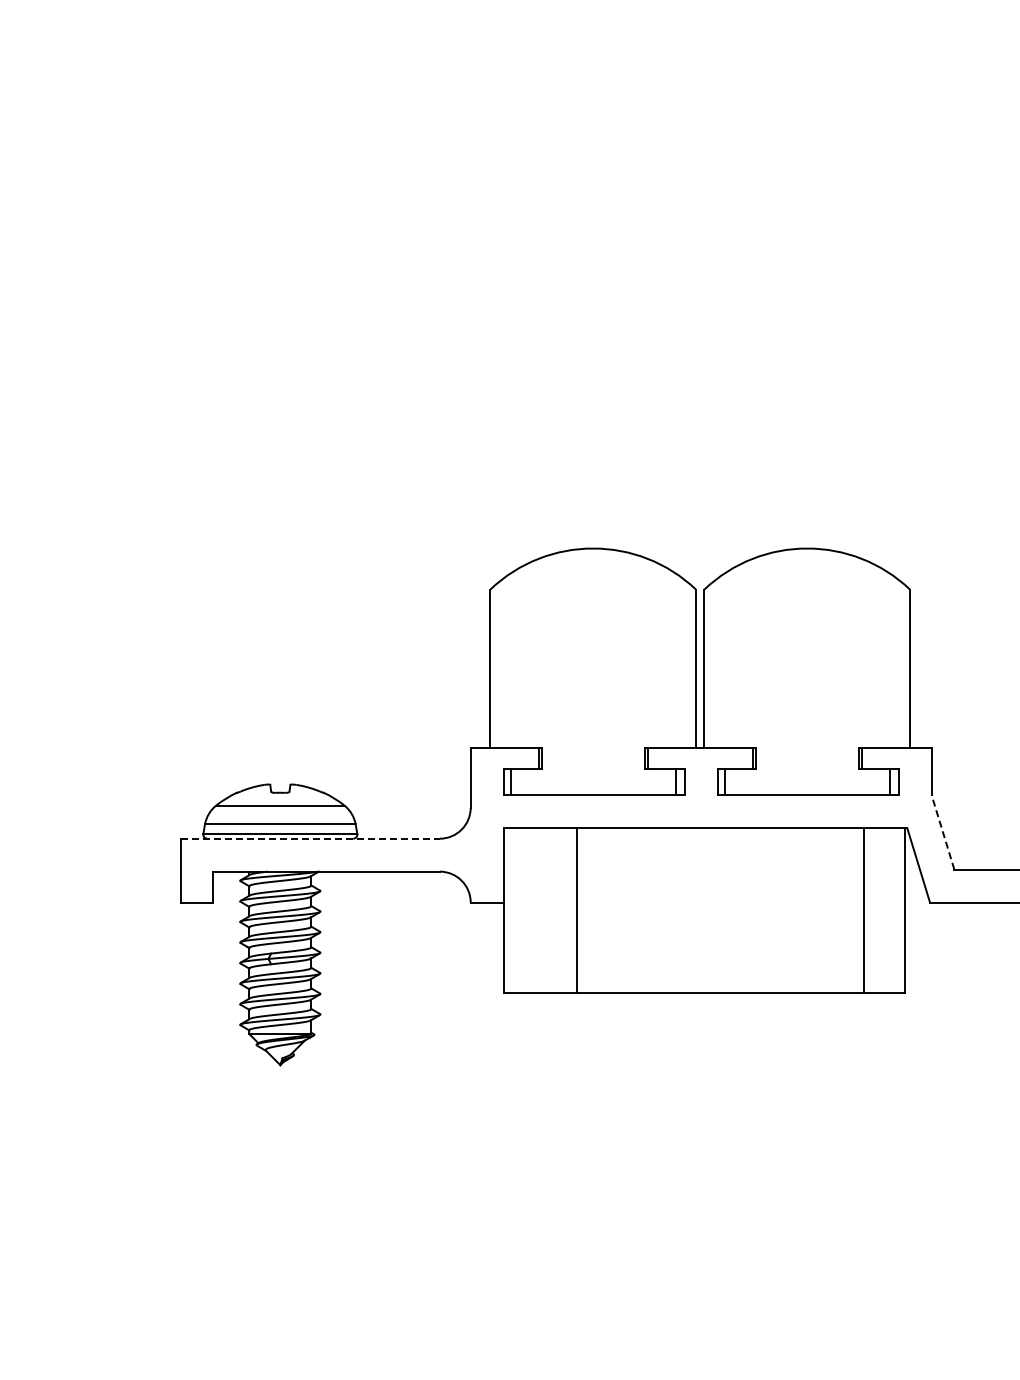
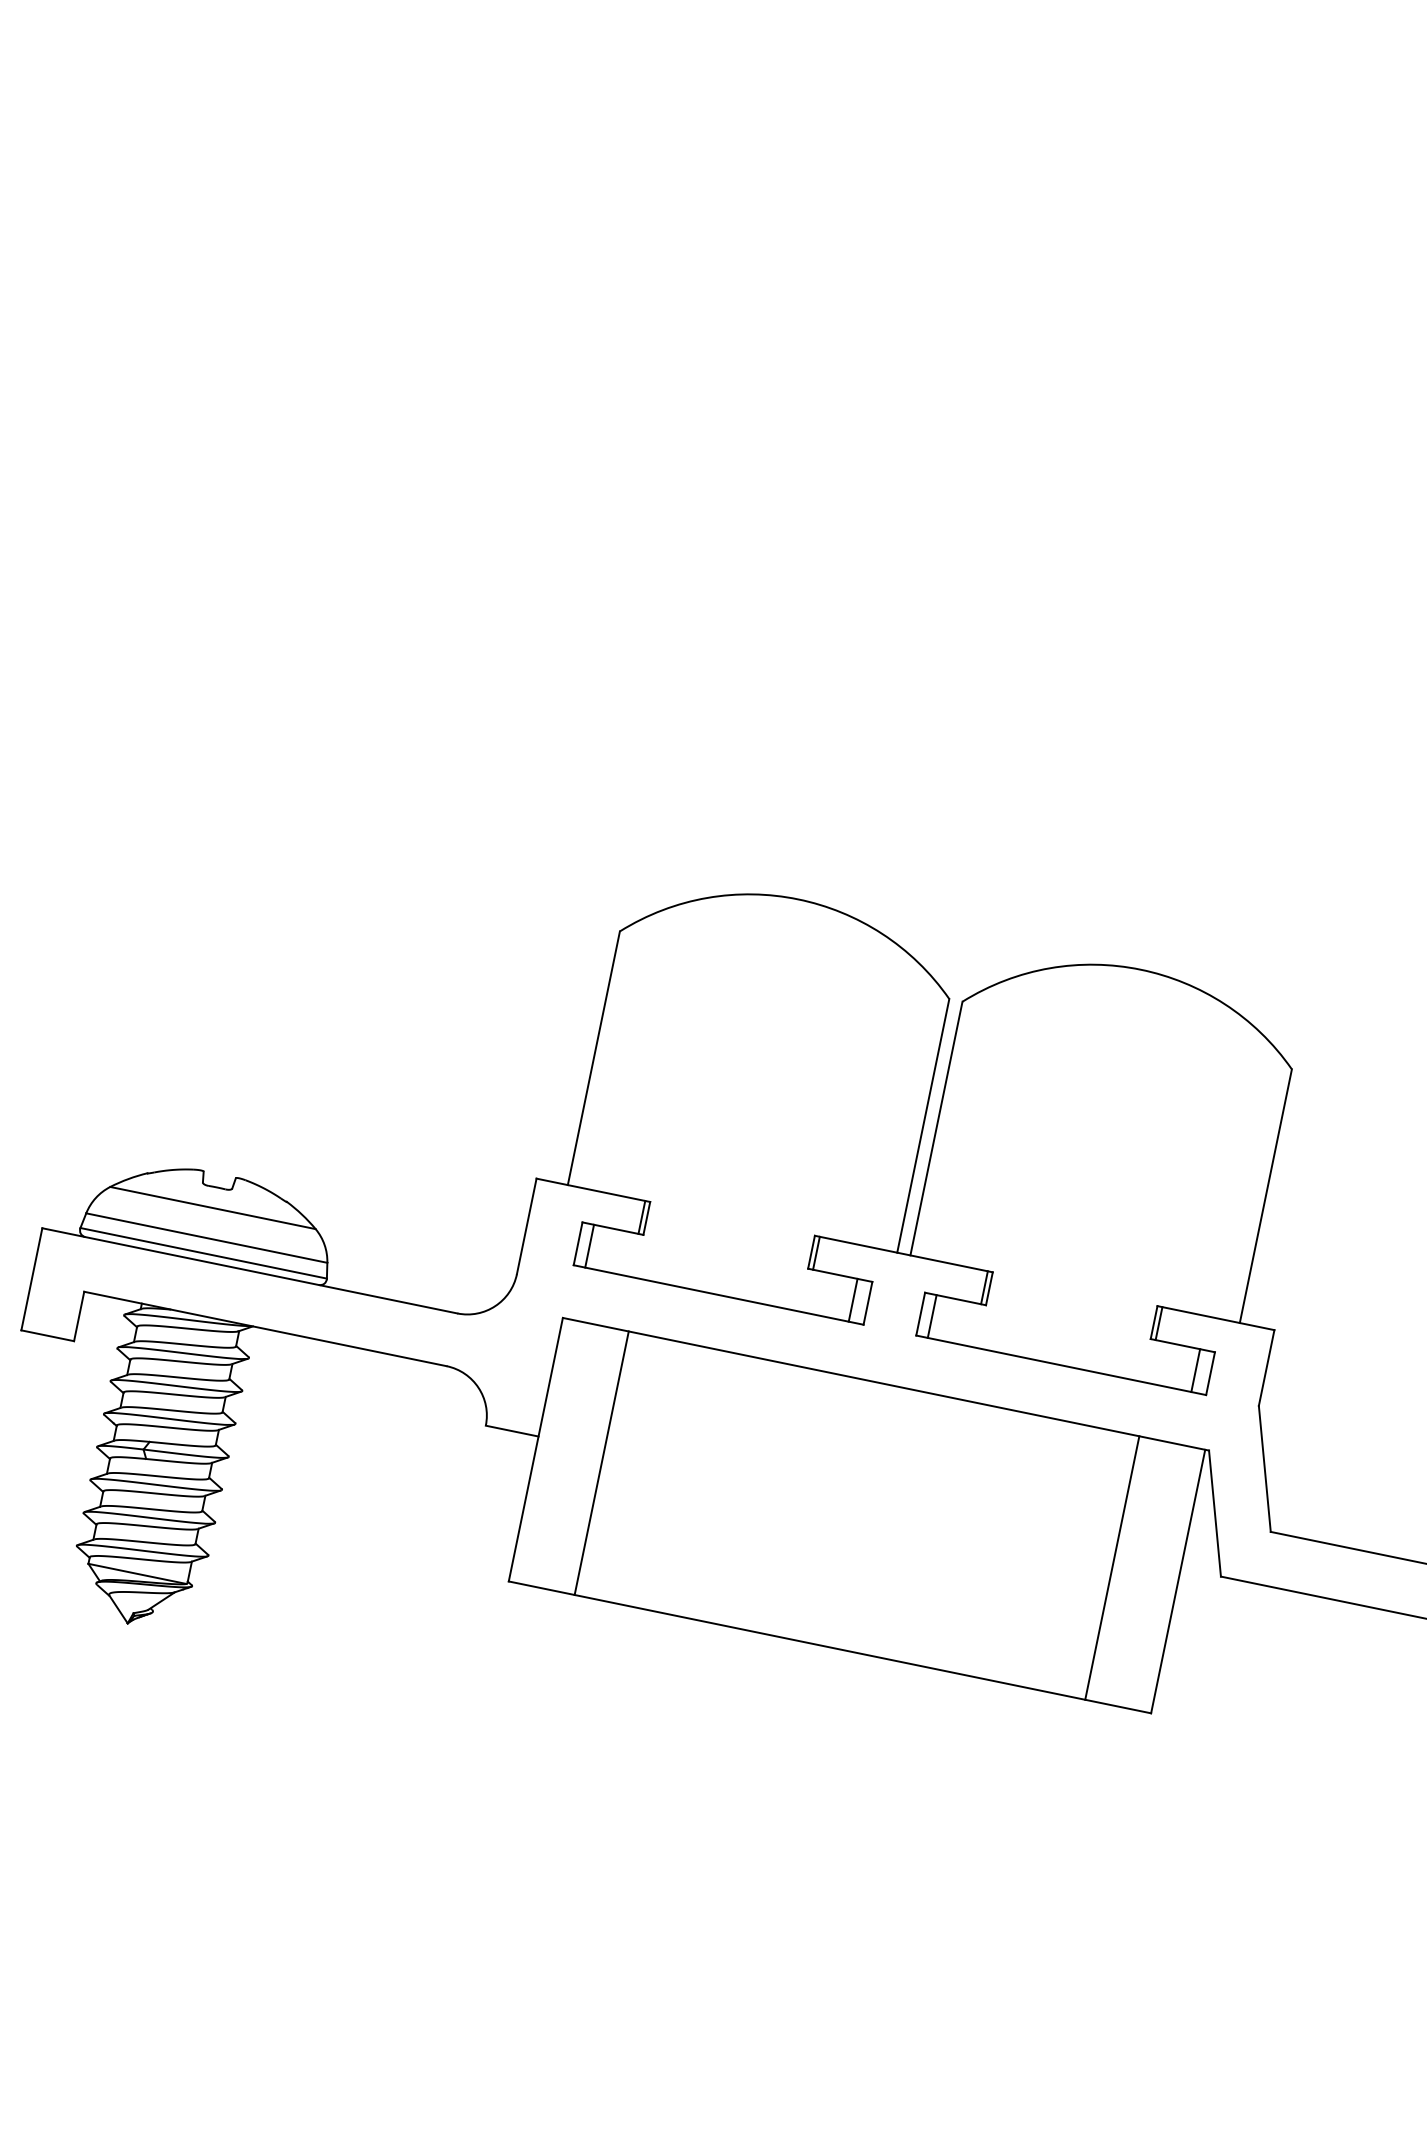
line: (943, 832) -> (1265, 1468), dashed -> solid
line: (310, 838) -> (250, 1270), dashed -> solid
line: (576, 910) -> (601, 1462), moved

